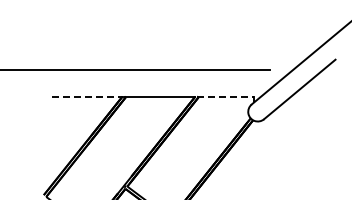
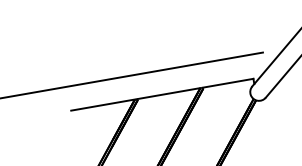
line: (87, 96) -> (103, 104), dashed -> solid
line: (226, 96) -> (228, 83), dashed -> solid

